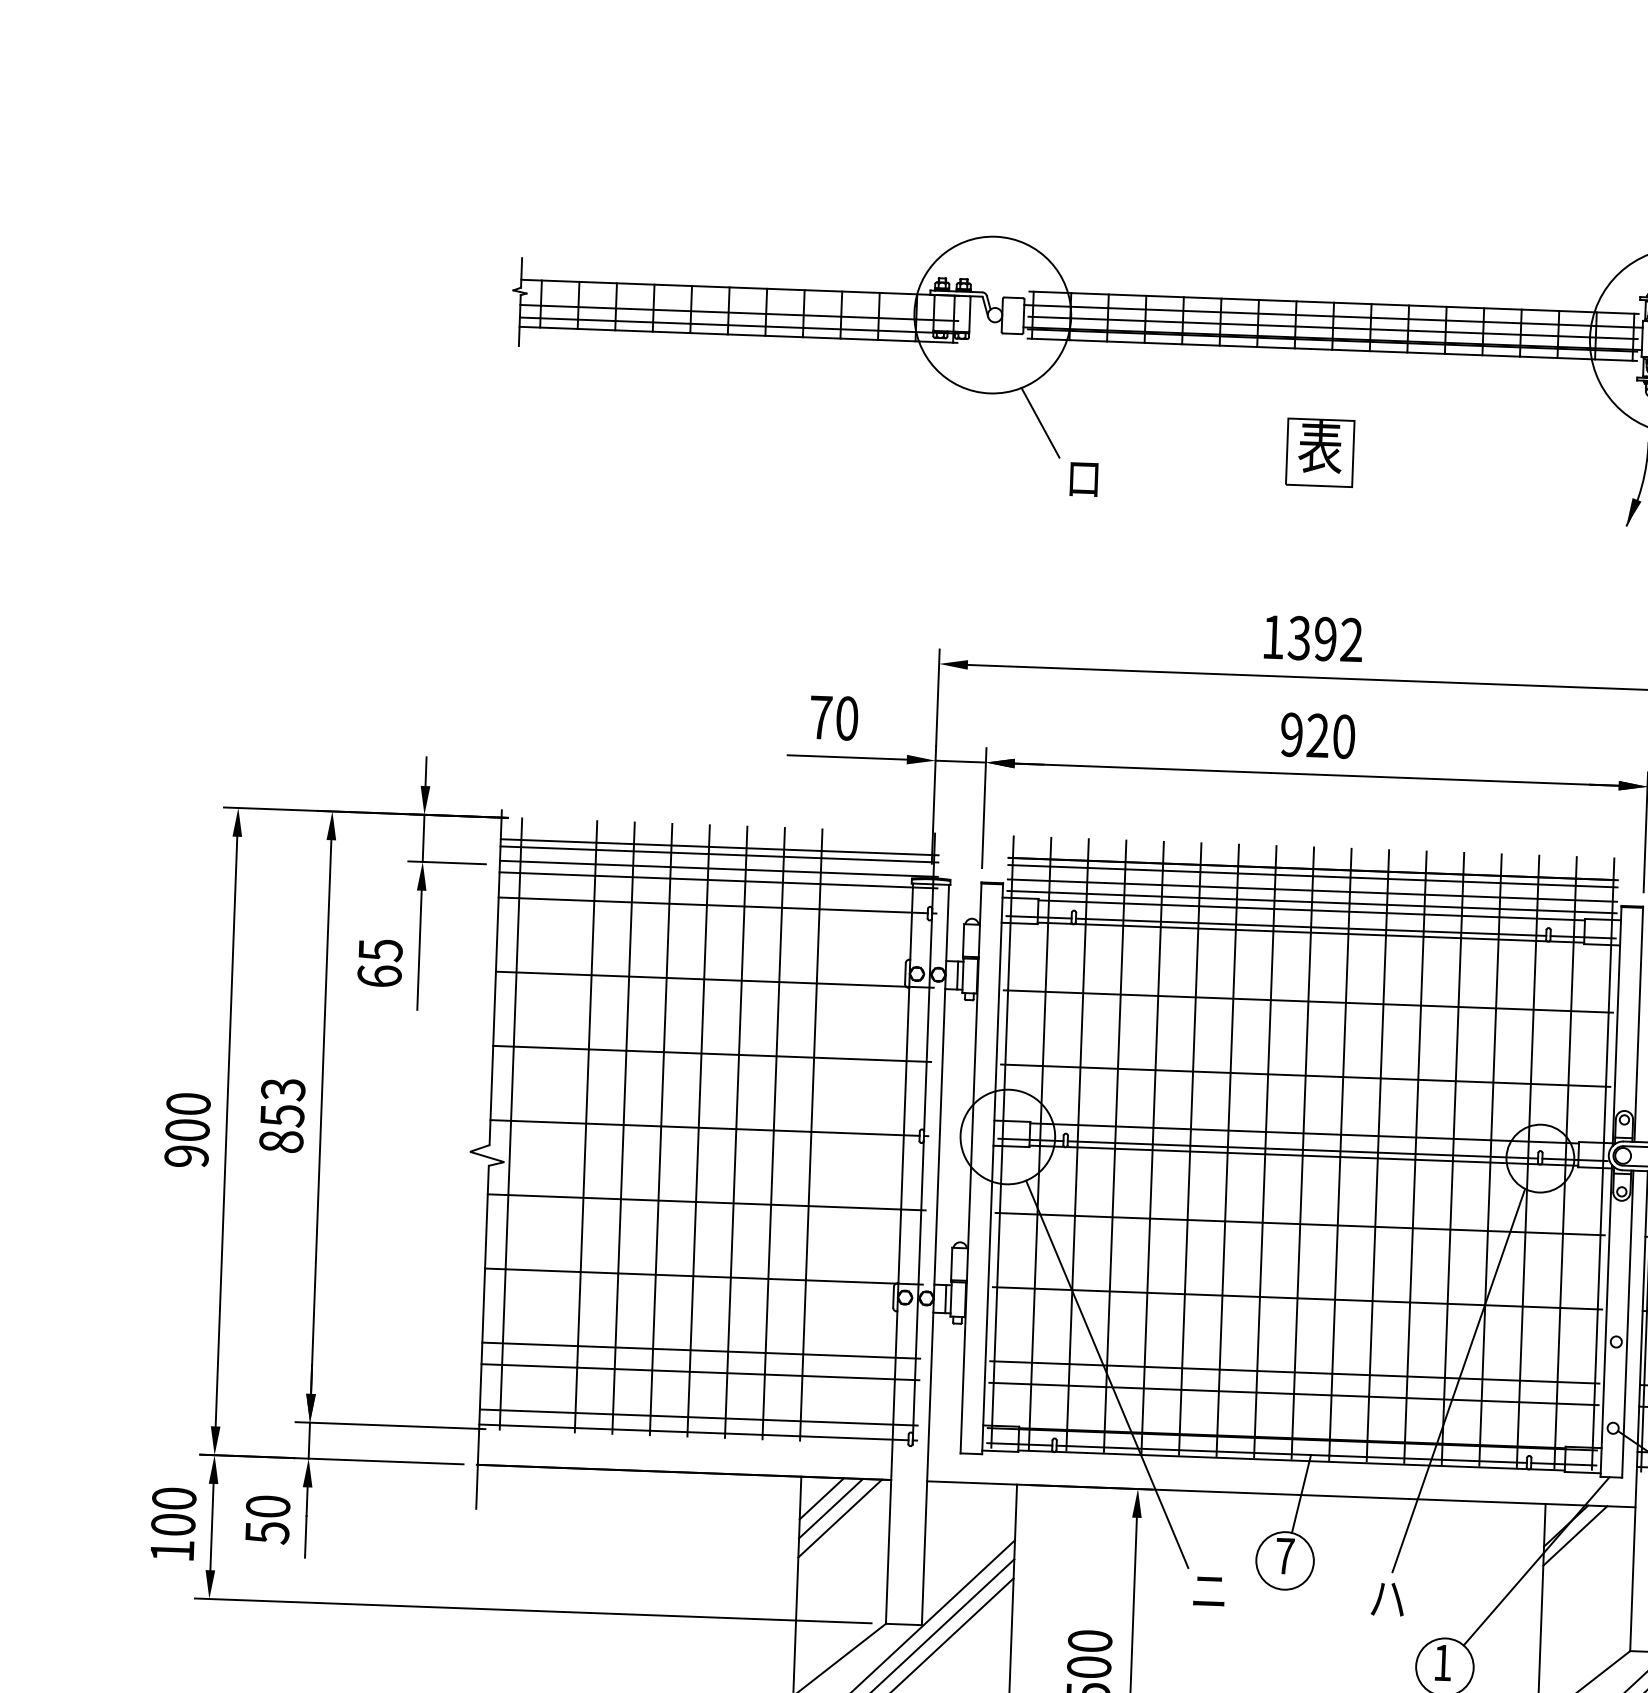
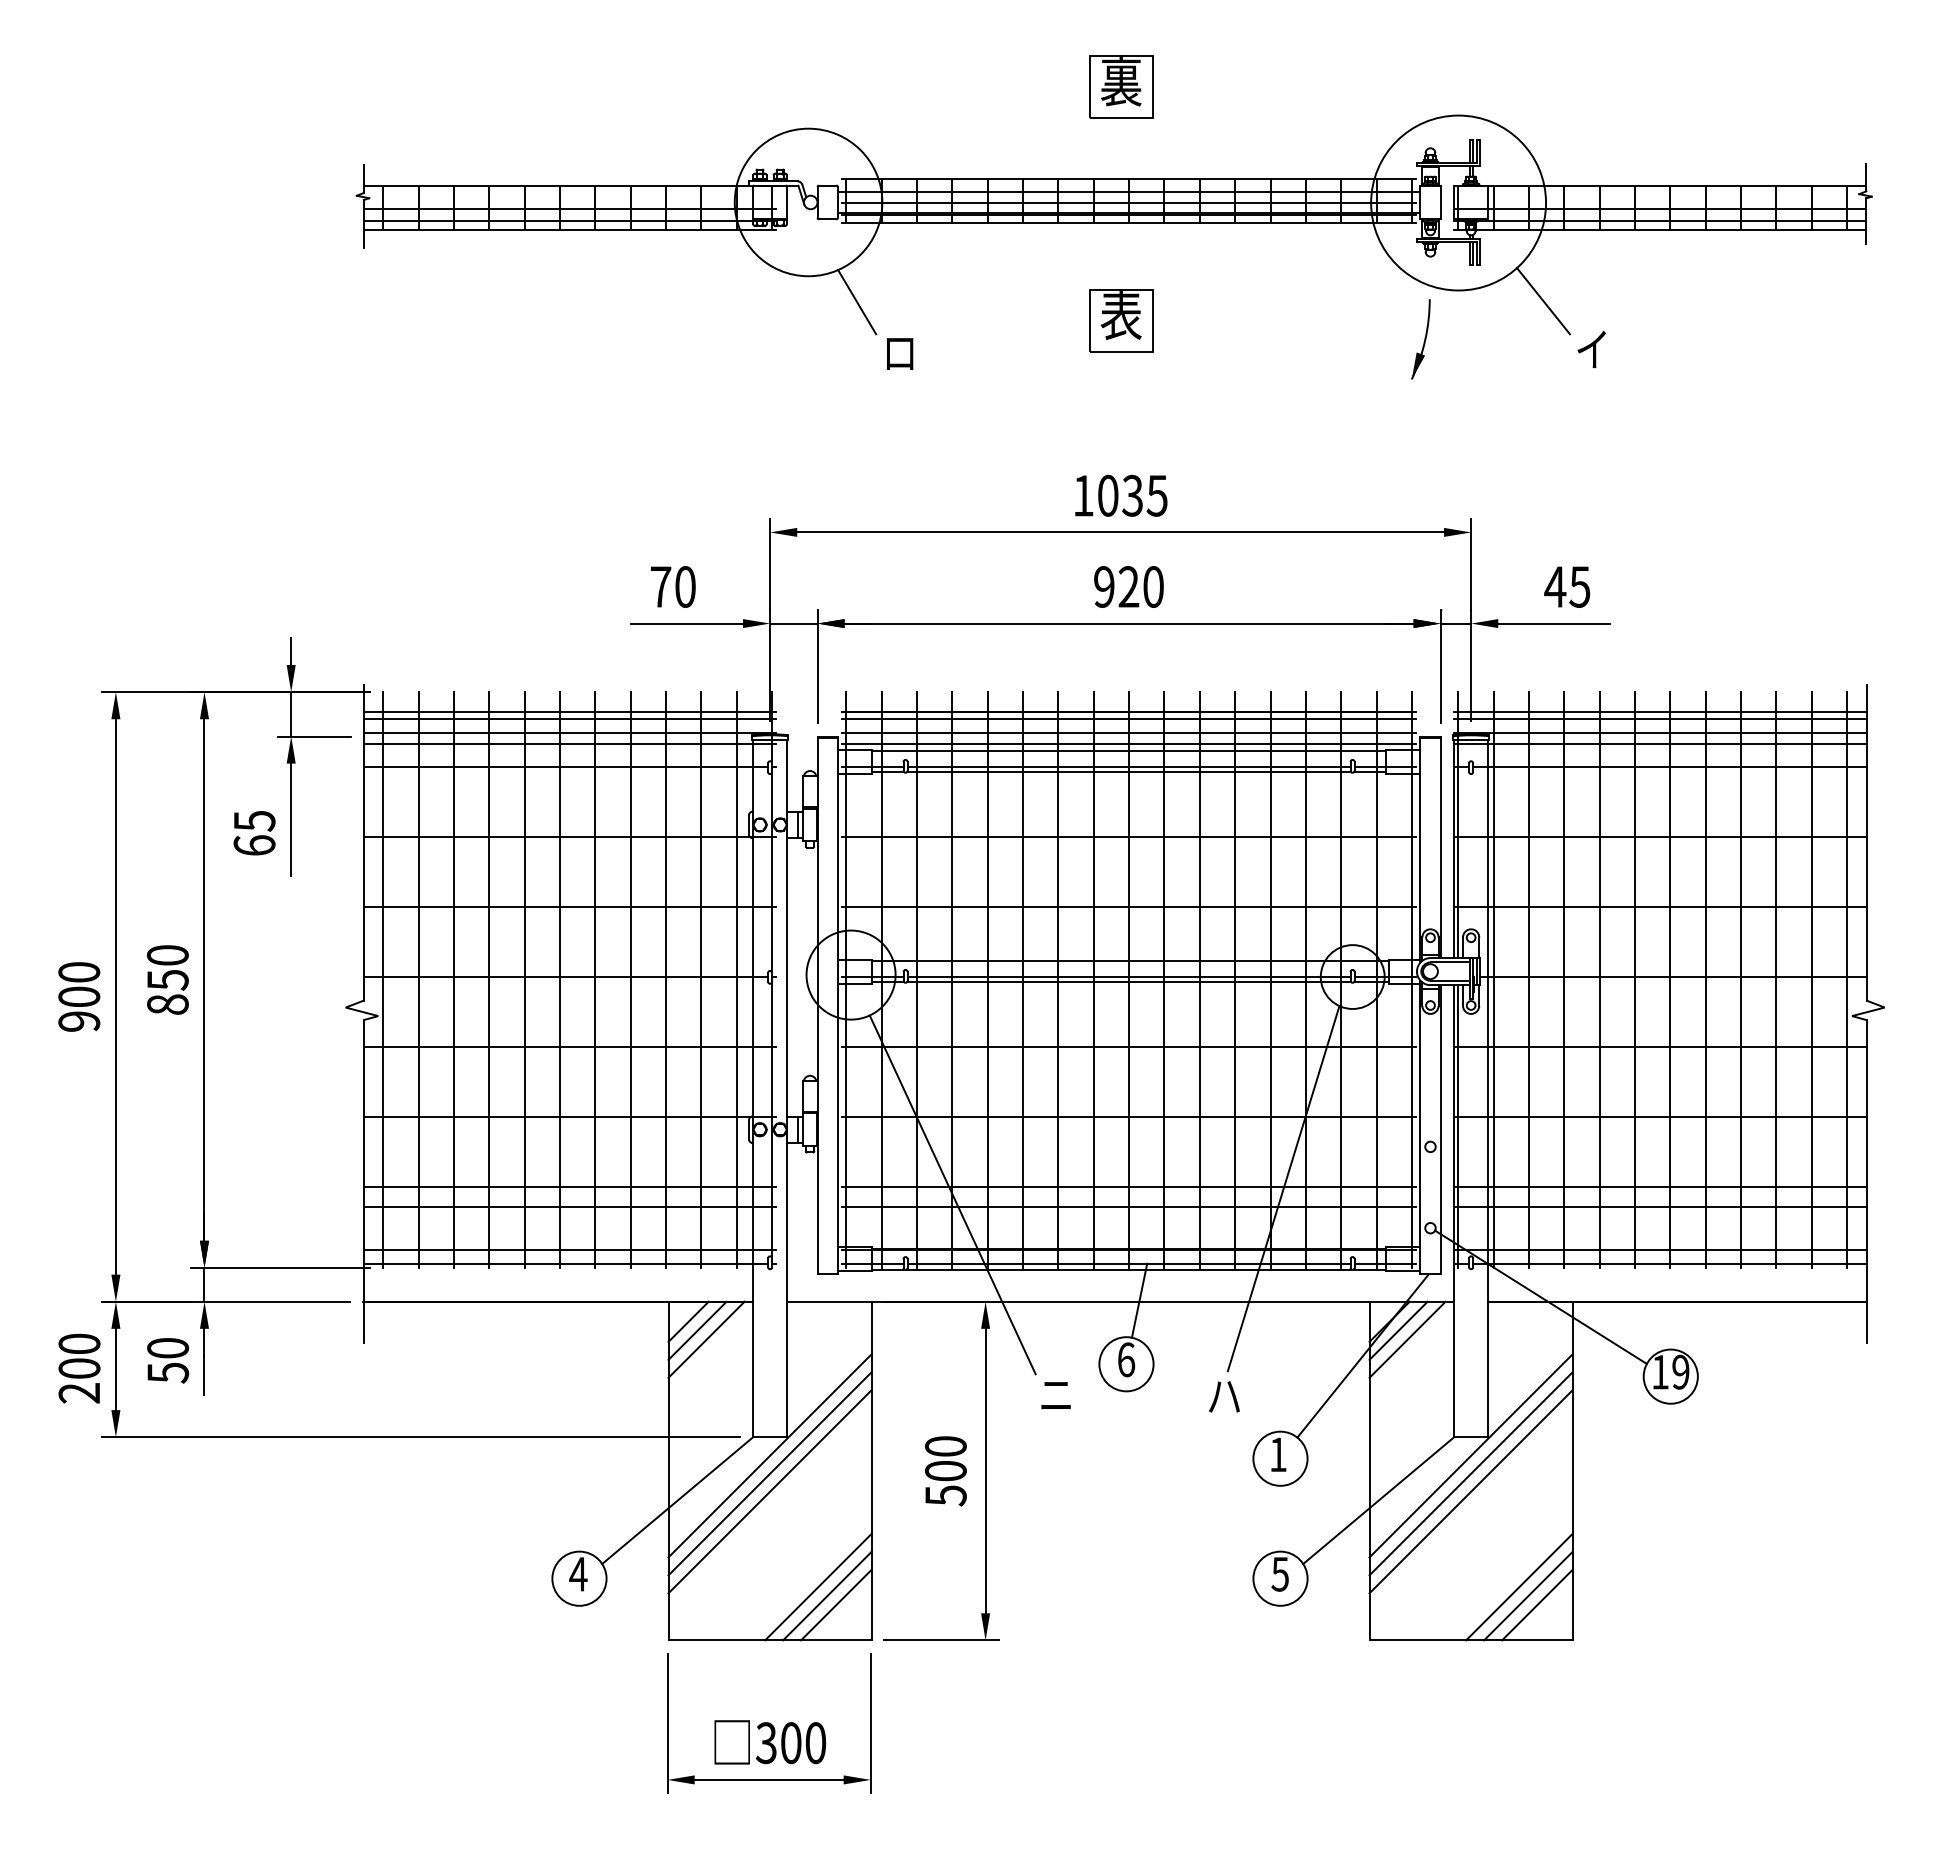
part: (1329, 204) -> (1121, 86), added
text: (1325, 638) -> (1132, 495), 1392 -> 1035
text: (282, 1089) -> (167, 955), 853 -> 850
line: (548, 1124) -> (418, 979), added
line: (848, 1135) -> (701, 979), added
line: (886, 1137) -> (736, 979), added
line: (1584, 1545) -> (1407, 1339), added
text: (171, 1551) -> (78, 1393), 100 -> 200
text: (1285, 1555) -> (1126, 1359), 7 -> 6

